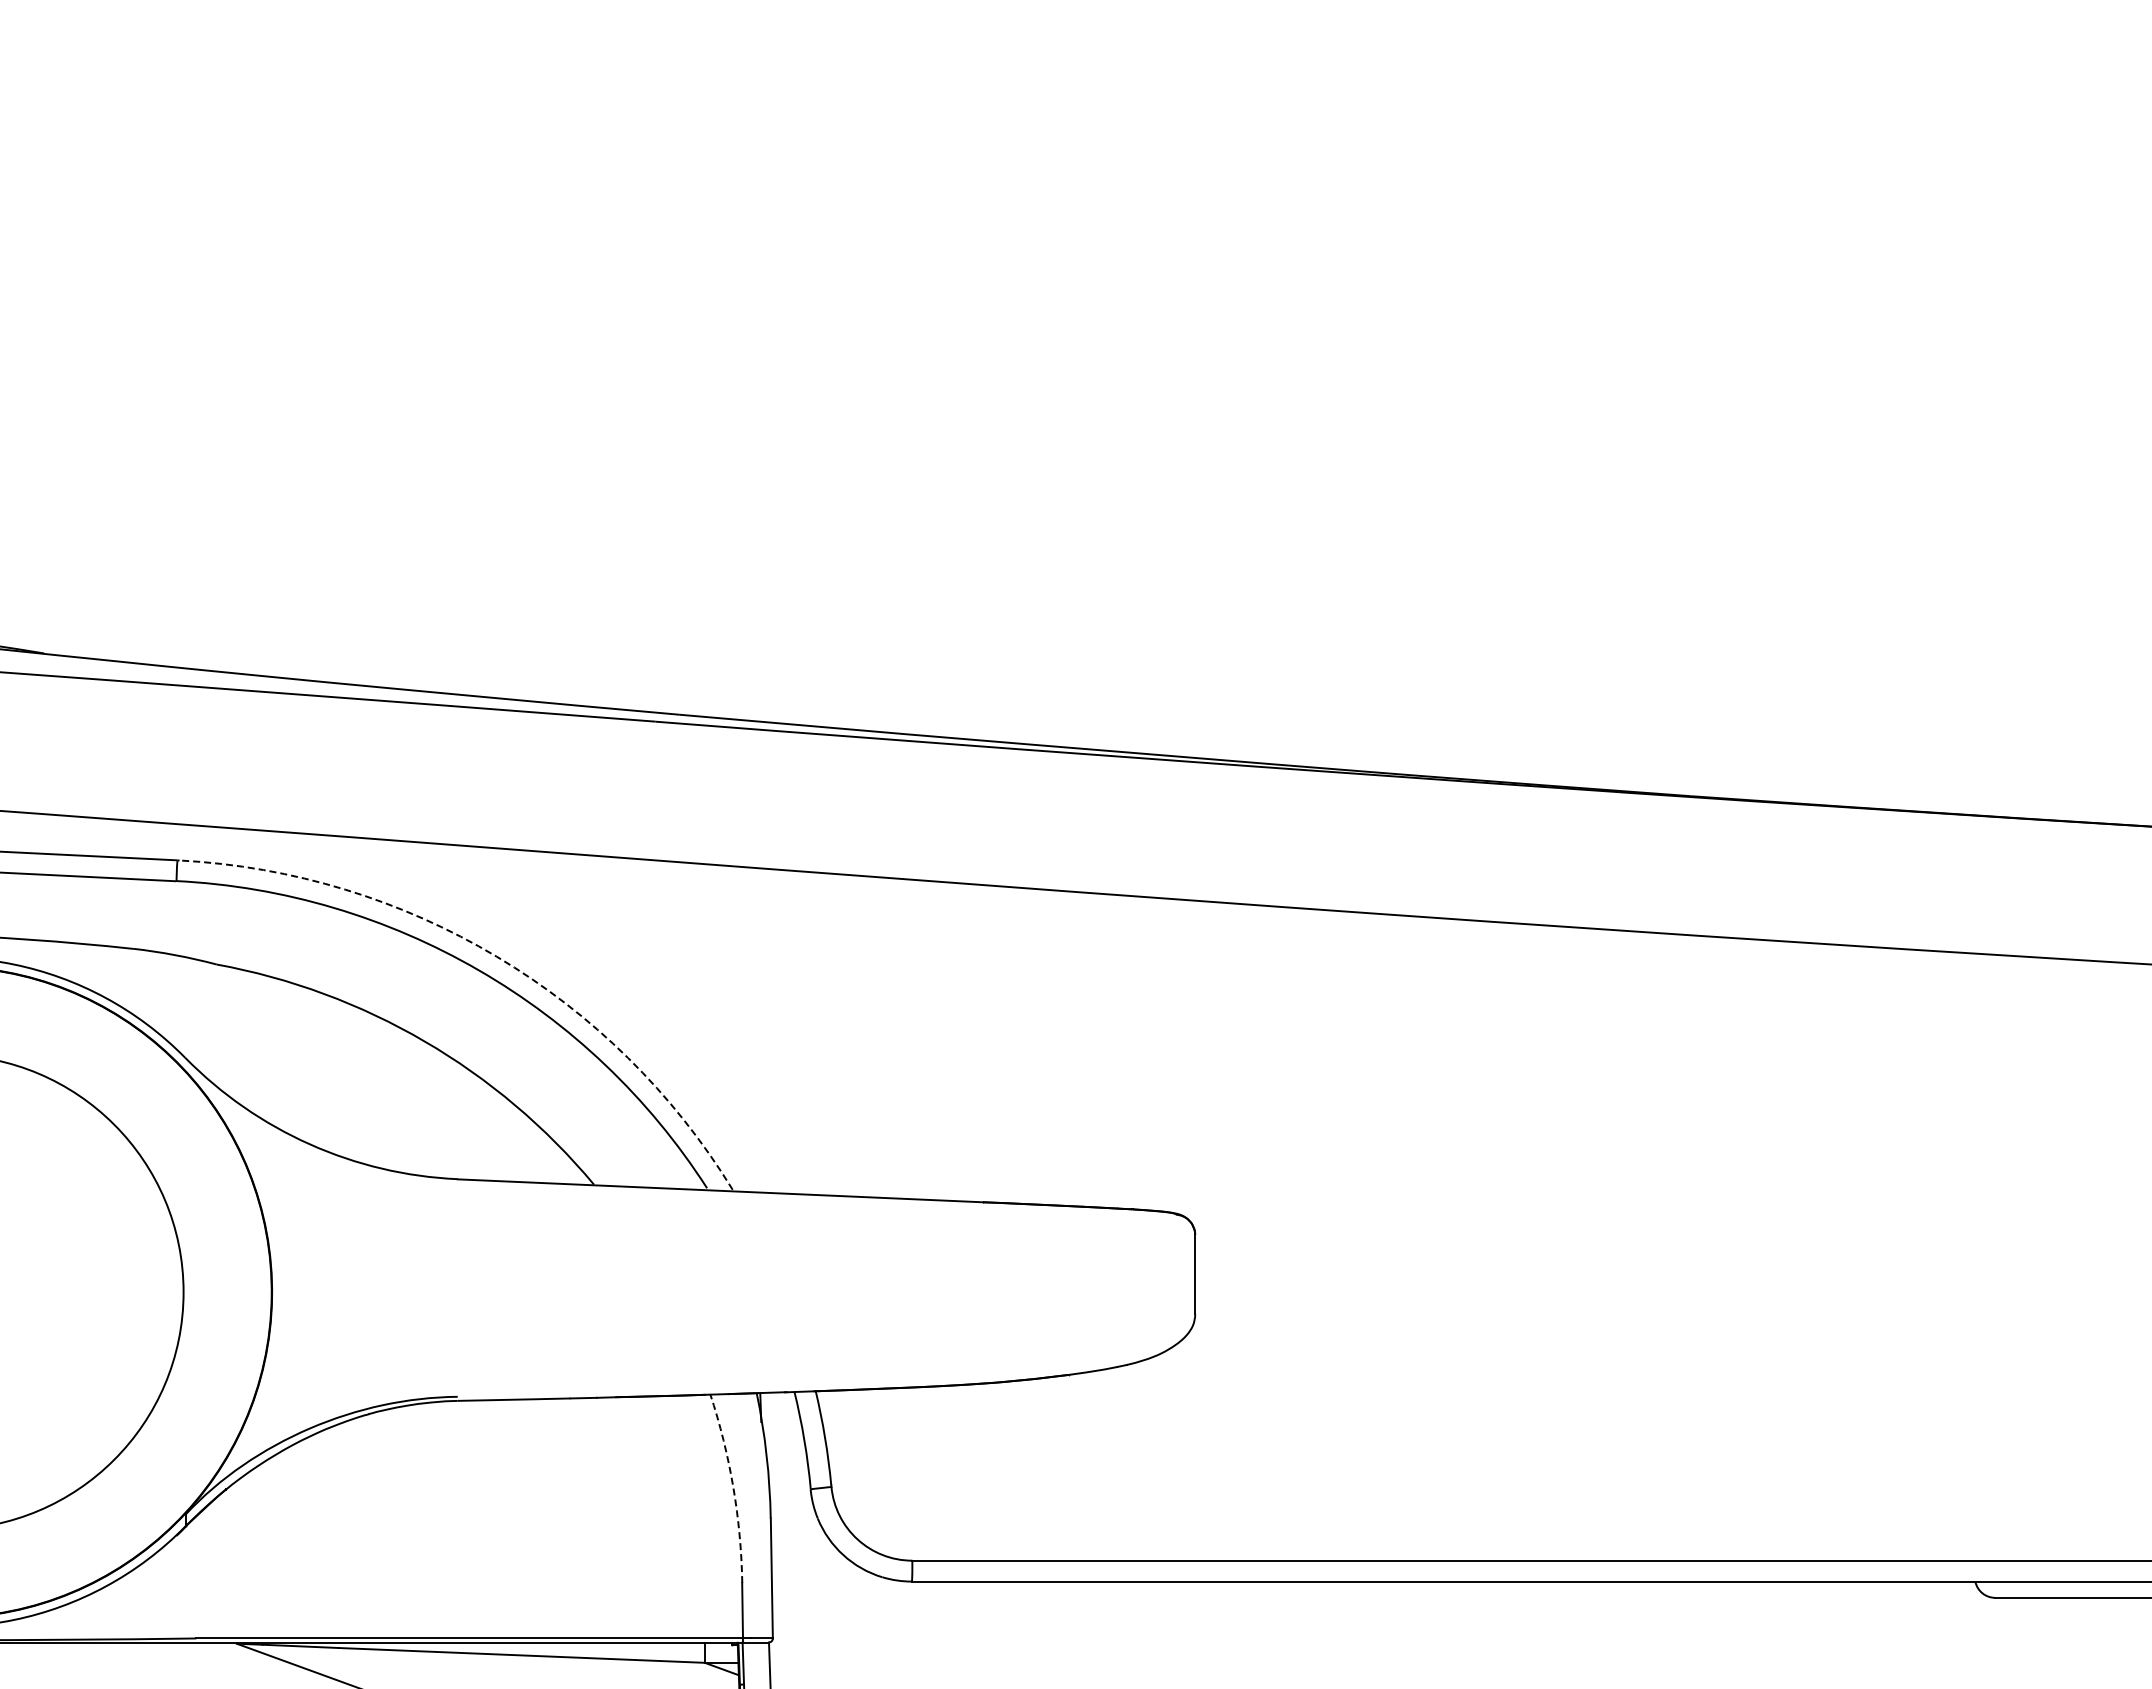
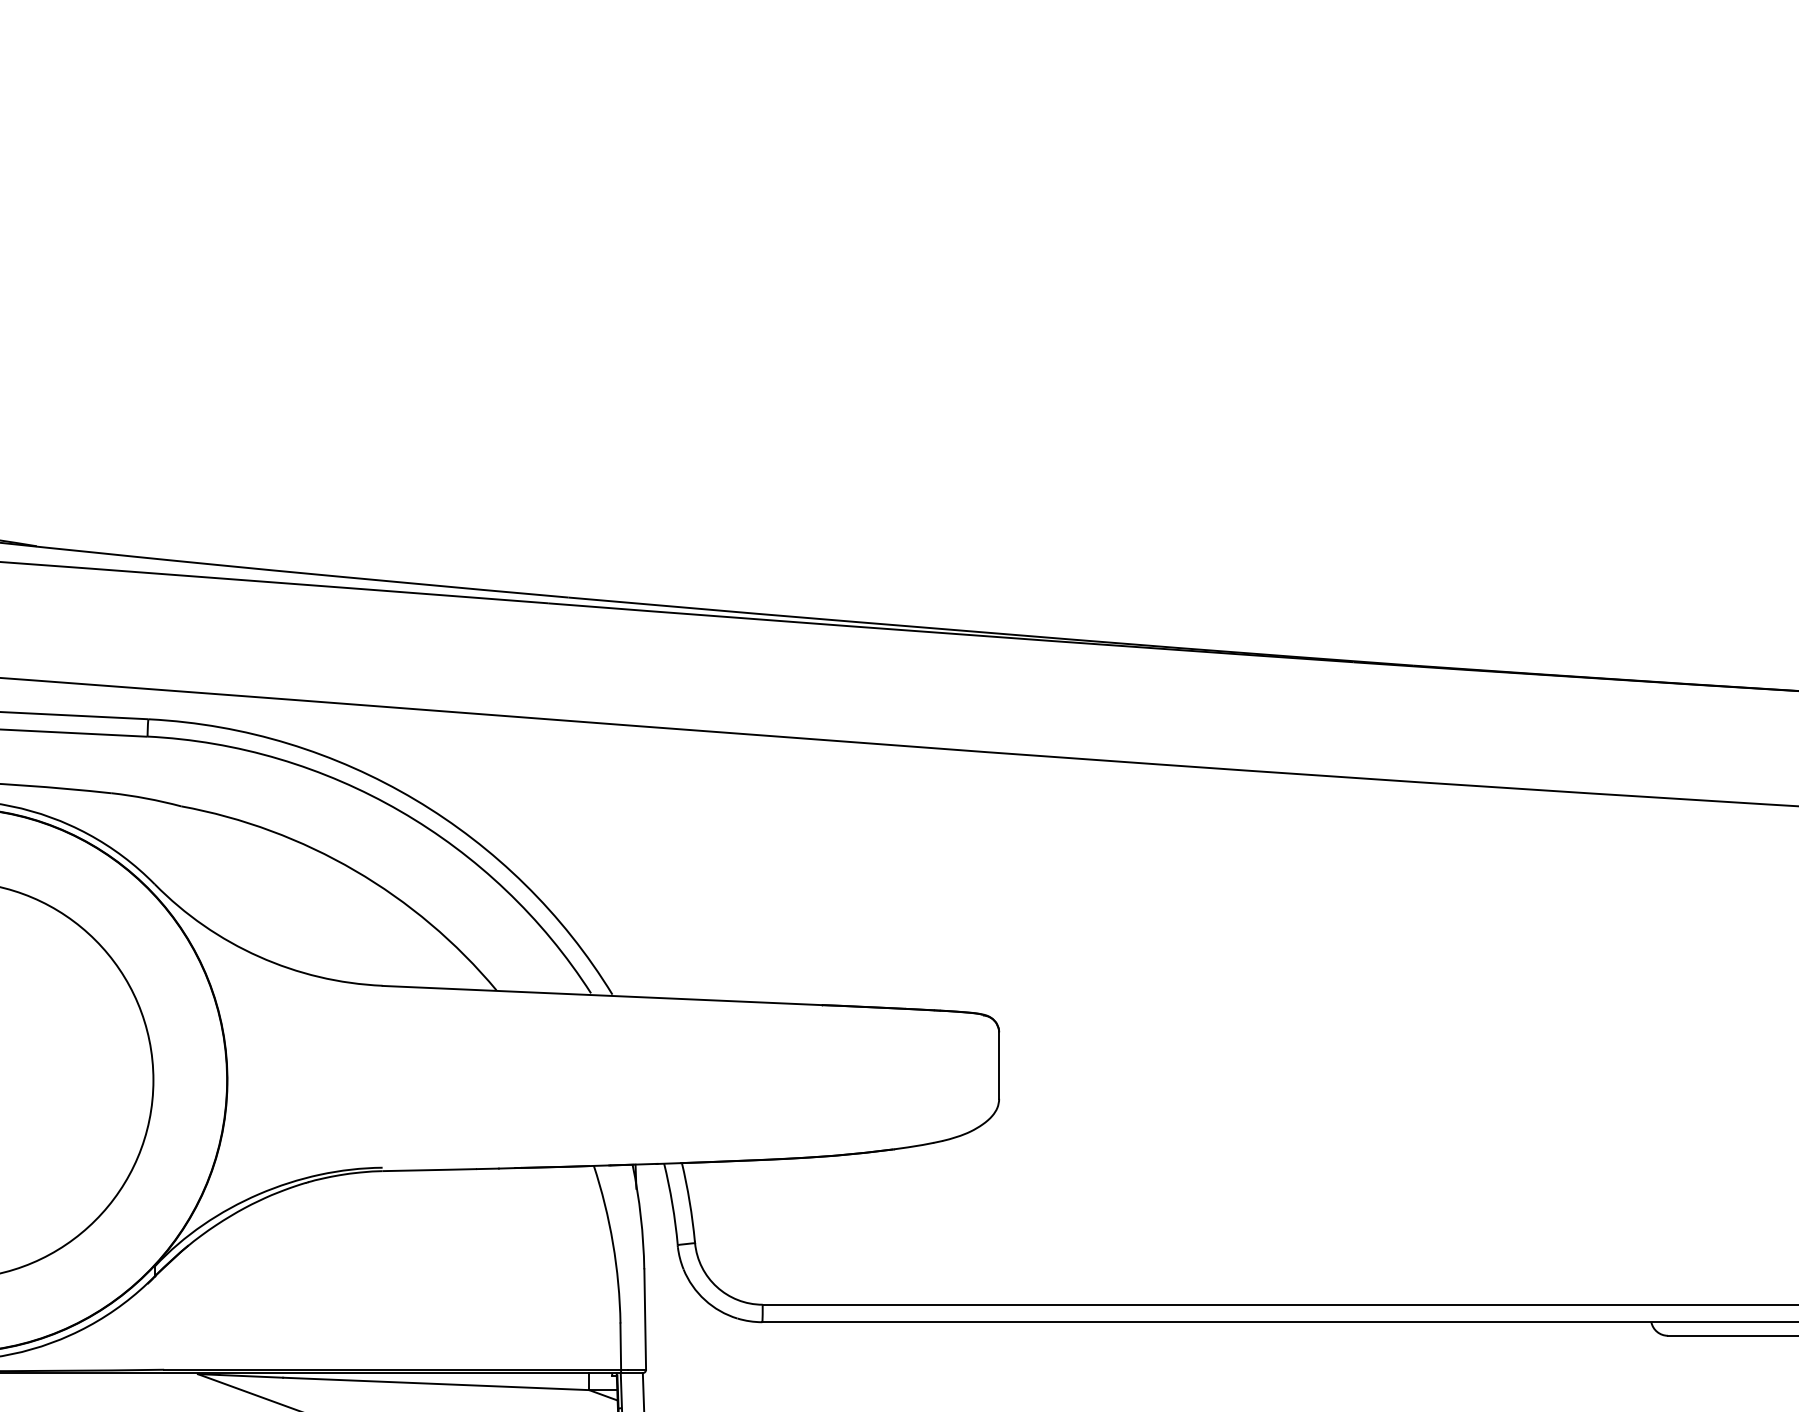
arc: (496, 956) -> (415, 799), dashed -> solid
arc: (733, 1487) -> (613, 1243), dashed -> solid

